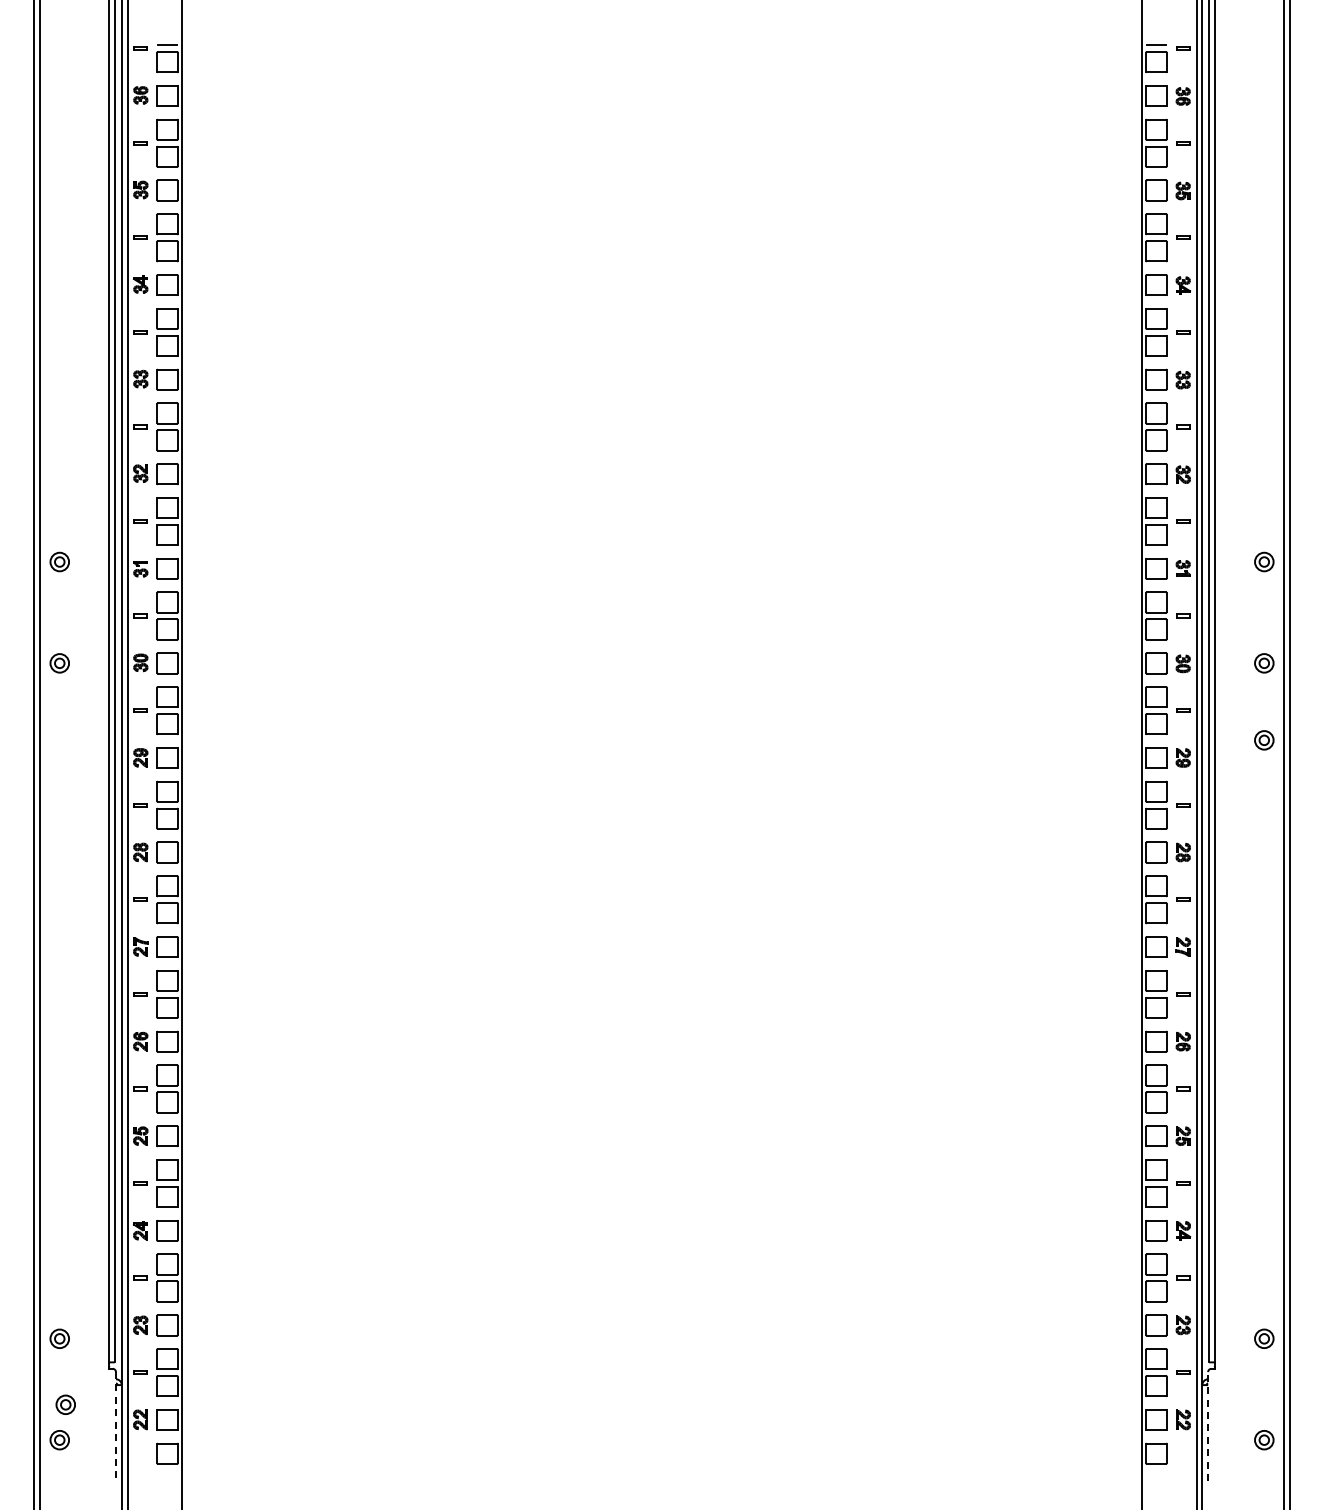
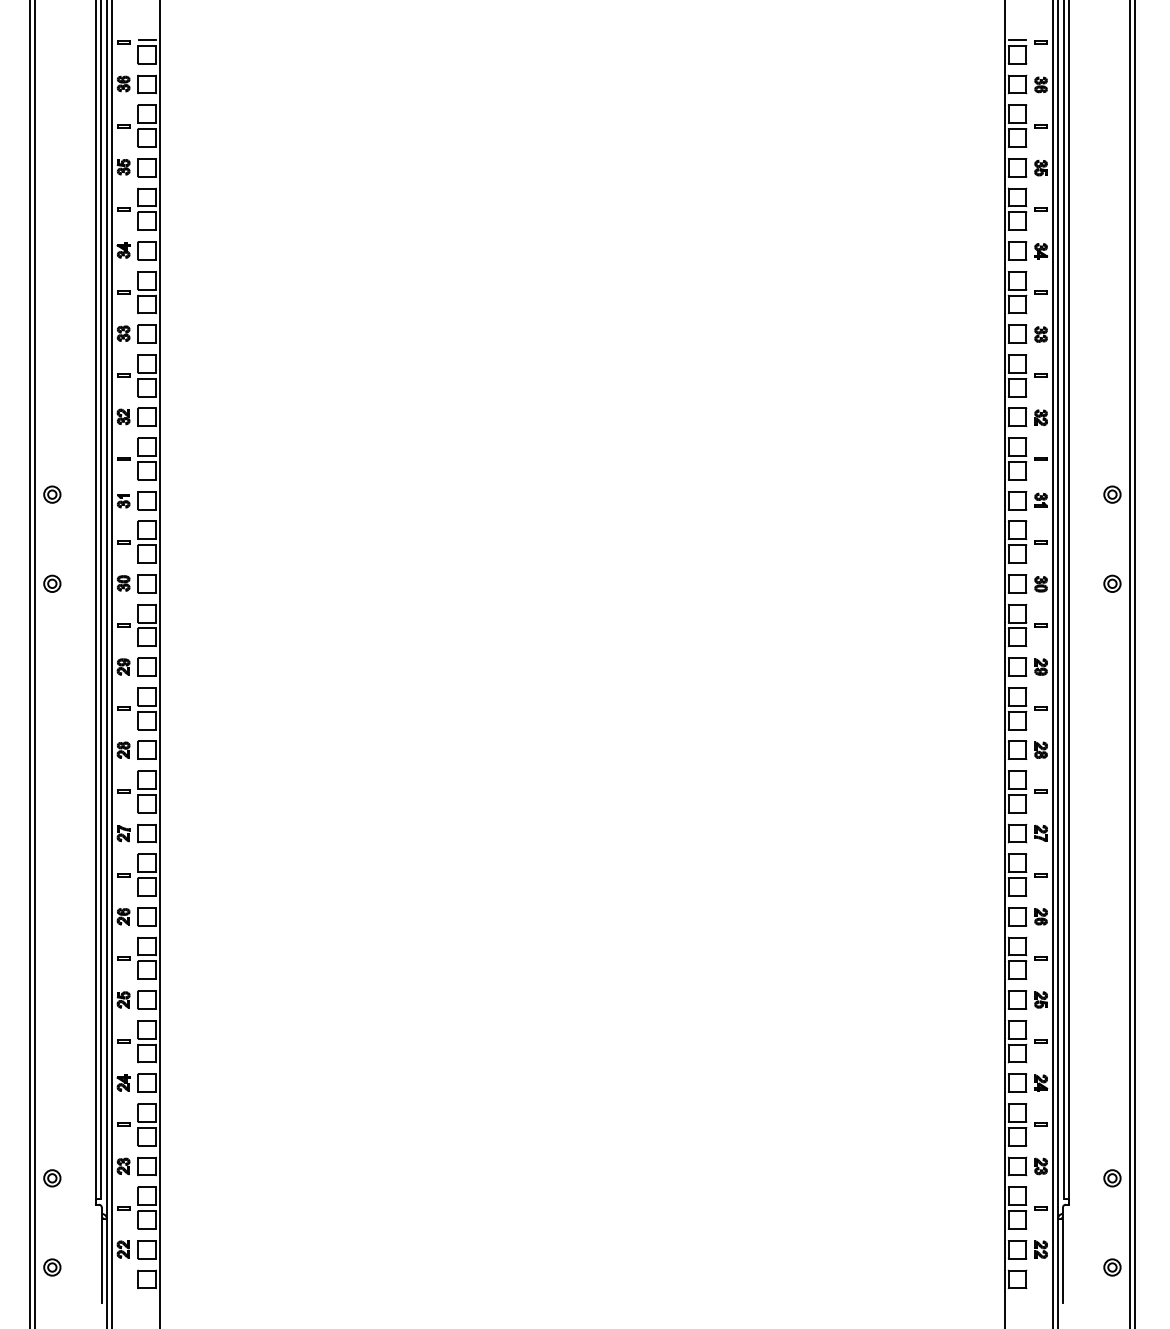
part: (1264, 740) -> (1112, 651), removed
part: (65, 1404) -> (57, 1236), removed
line: (1208, 1426) -> (1063, 1255), dashed -> solid
line: (115, 1427) -> (101, 1256), dashed -> solid

